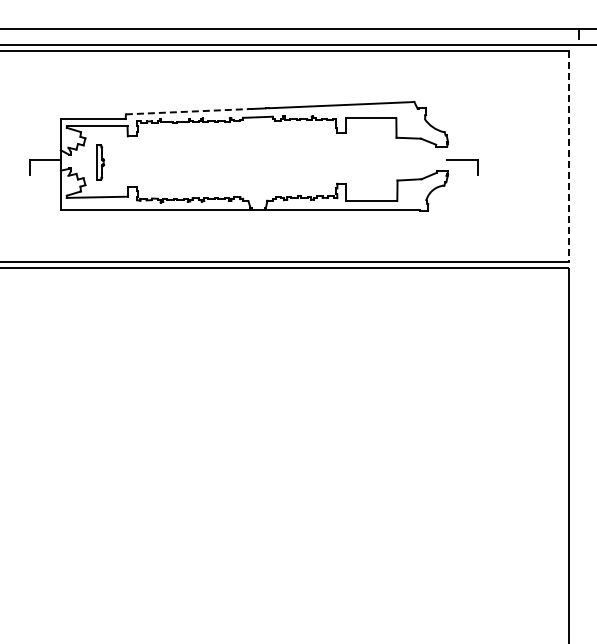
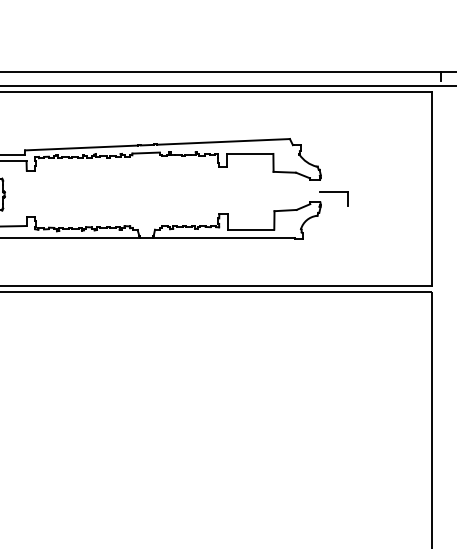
line: (187, 111) -> (81, 147), dashed -> solid
line: (569, 156) -> (432, 189), dashed -> solid

